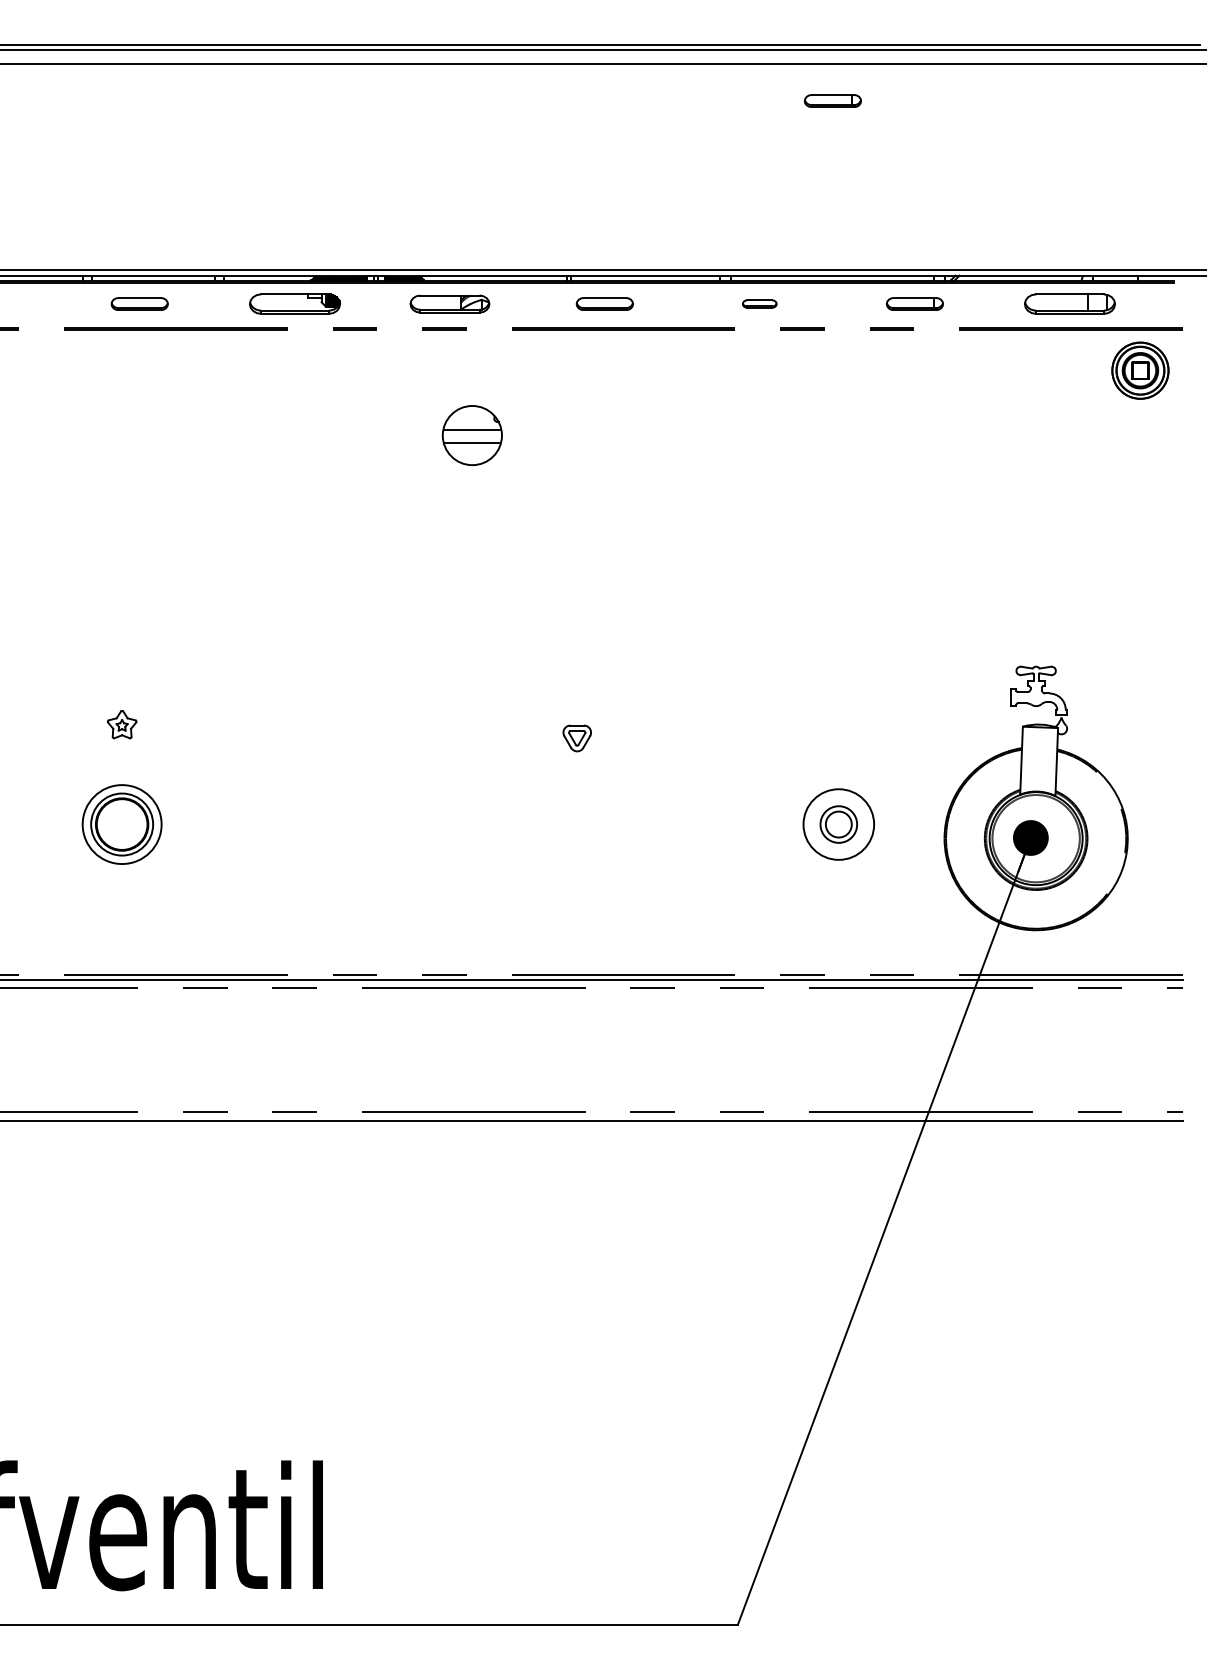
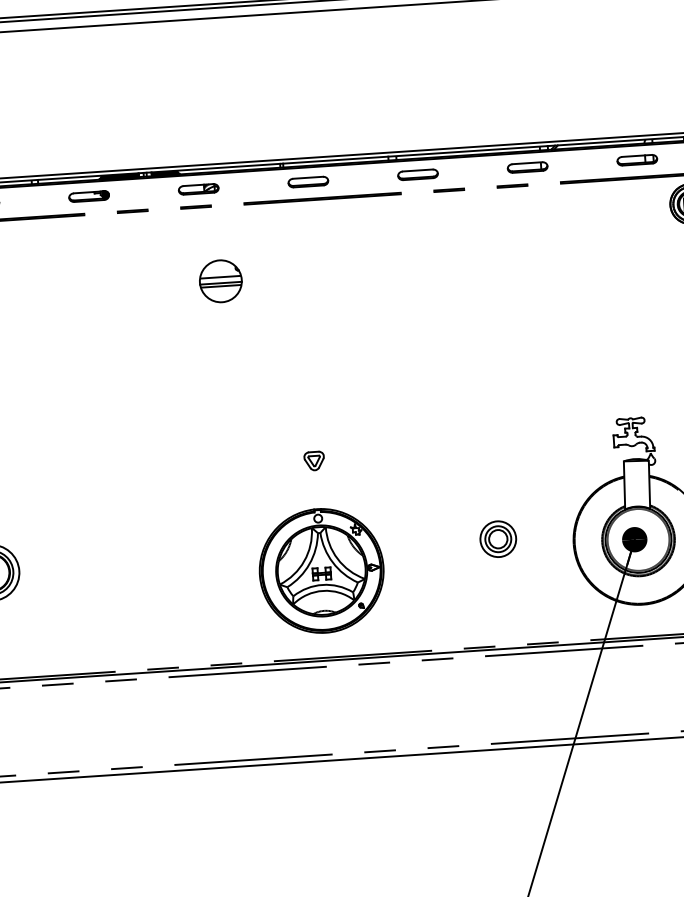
part: (832, 100) -> (459, 27), removed
part: (294, 303) -> (88, 196), size x0.62
part: (449, 303) -> (198, 188), size x0.71
part: (759, 303) -> (417, 174), size x1.67
part: (1069, 303) -> (636, 159), size x0.62
line: (471, 438) -> (220, 283), added
part: (576, 738) -> (313, 461), moved
circle: (838, 824) -> (498, 539), size x0.71
part: (587, 852) -> (321, 570), added

